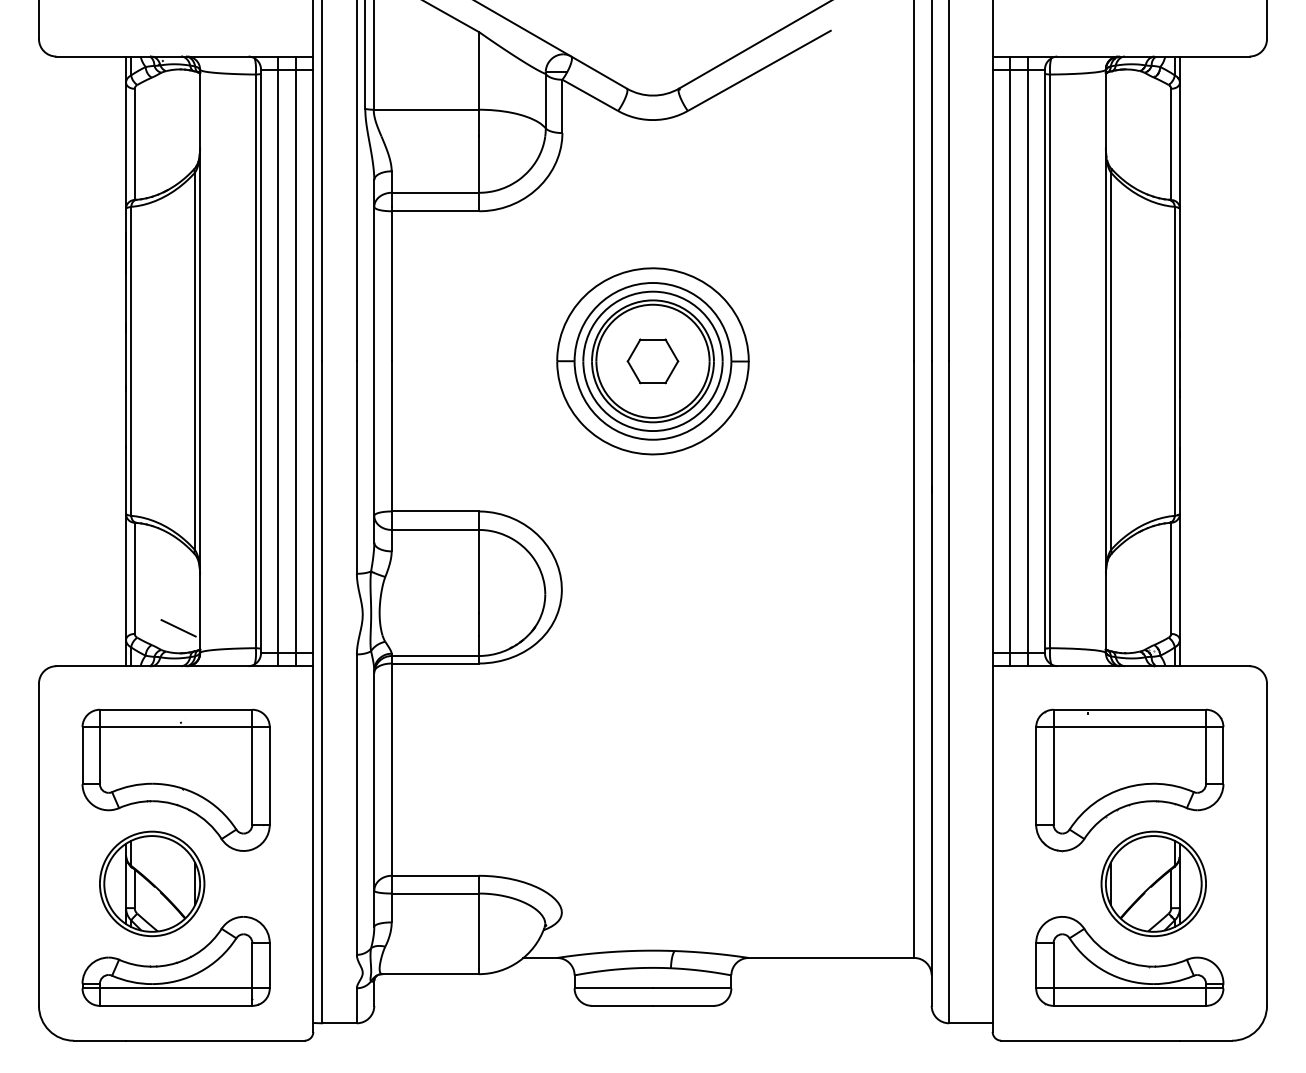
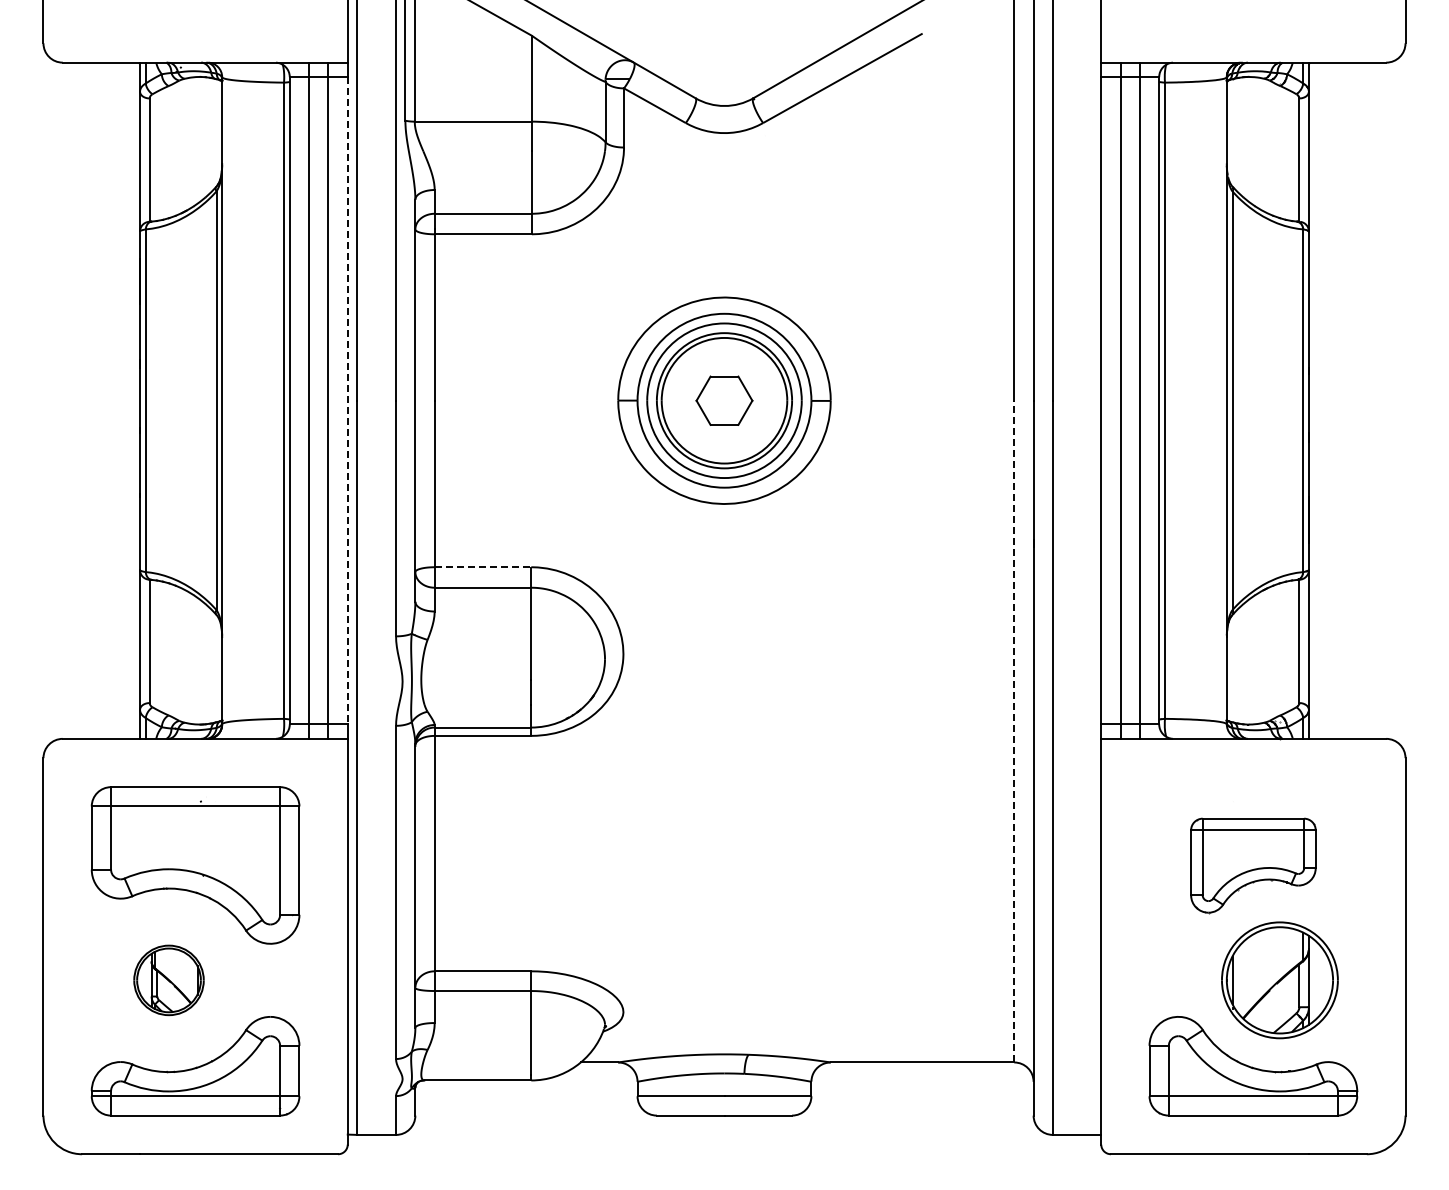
line: (313, 361) -> (347, 400), solid -> dashed
line: (435, 511) -> (483, 567), solid -> dashed
line: (178, 628) -> (198, 696), removed
line: (914, 659) -> (1014, 731), solid -> dashed
part: (1129, 780) -> (1253, 865), size x0.6
part: (151, 884) -> (168, 980), size x0.6

